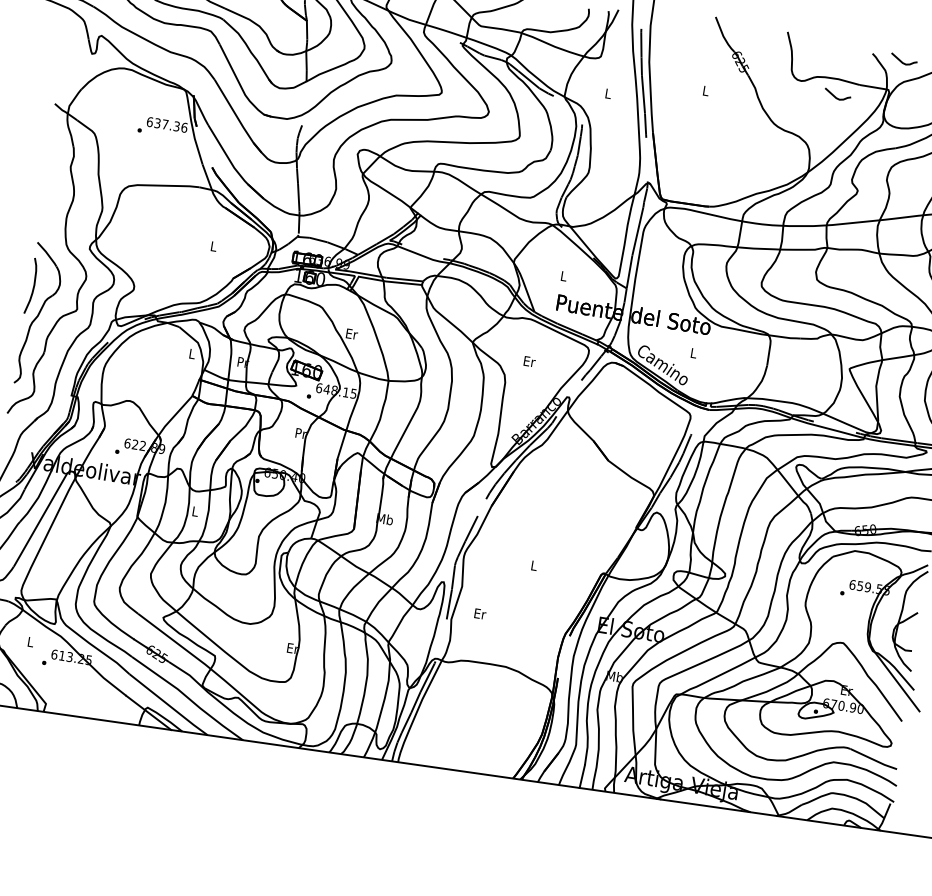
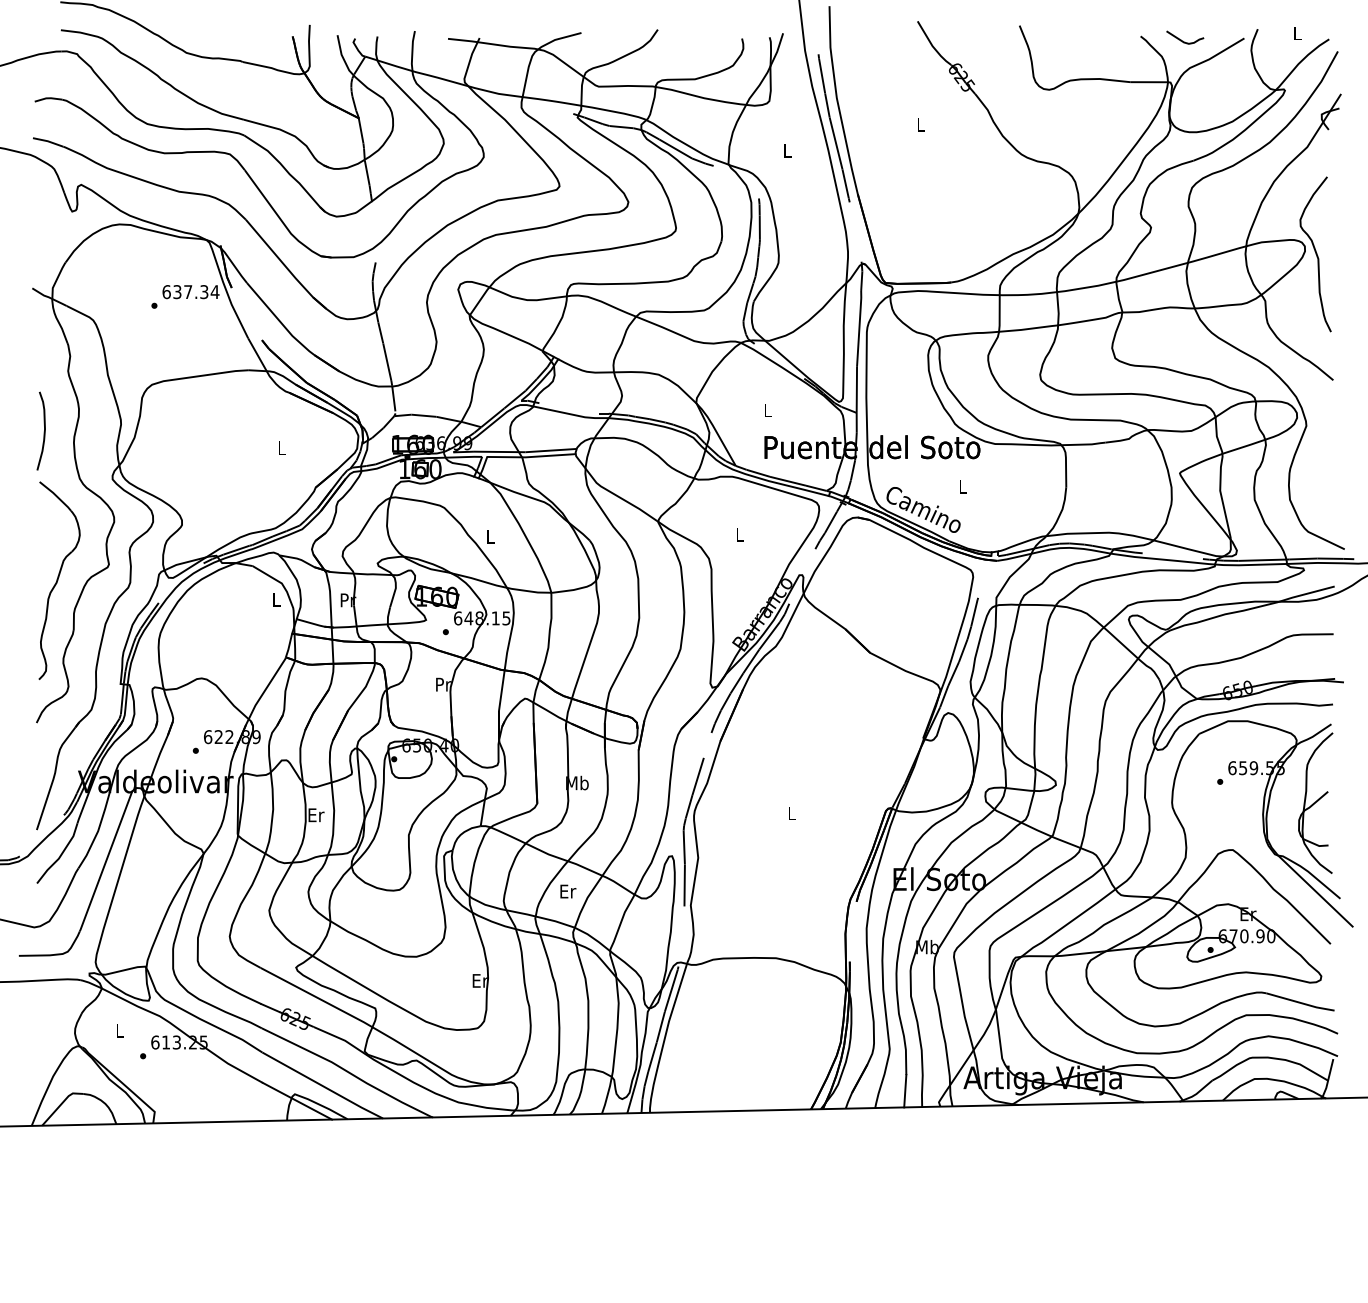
curve: (836, 97) -> (1101, 104), removed
text: (183, 127) -> (214, 292), 637.36 -> 637.34
curve: (33, 286) -> (43, 431), moved
text: (351, 333) -> (490, 536), Er -> L
text: (529, 361) -> (740, 534), Er -> L
text: (195, 511) -> (316, 815), L -> Er
text: (480, 614) -> (568, 891), moved

